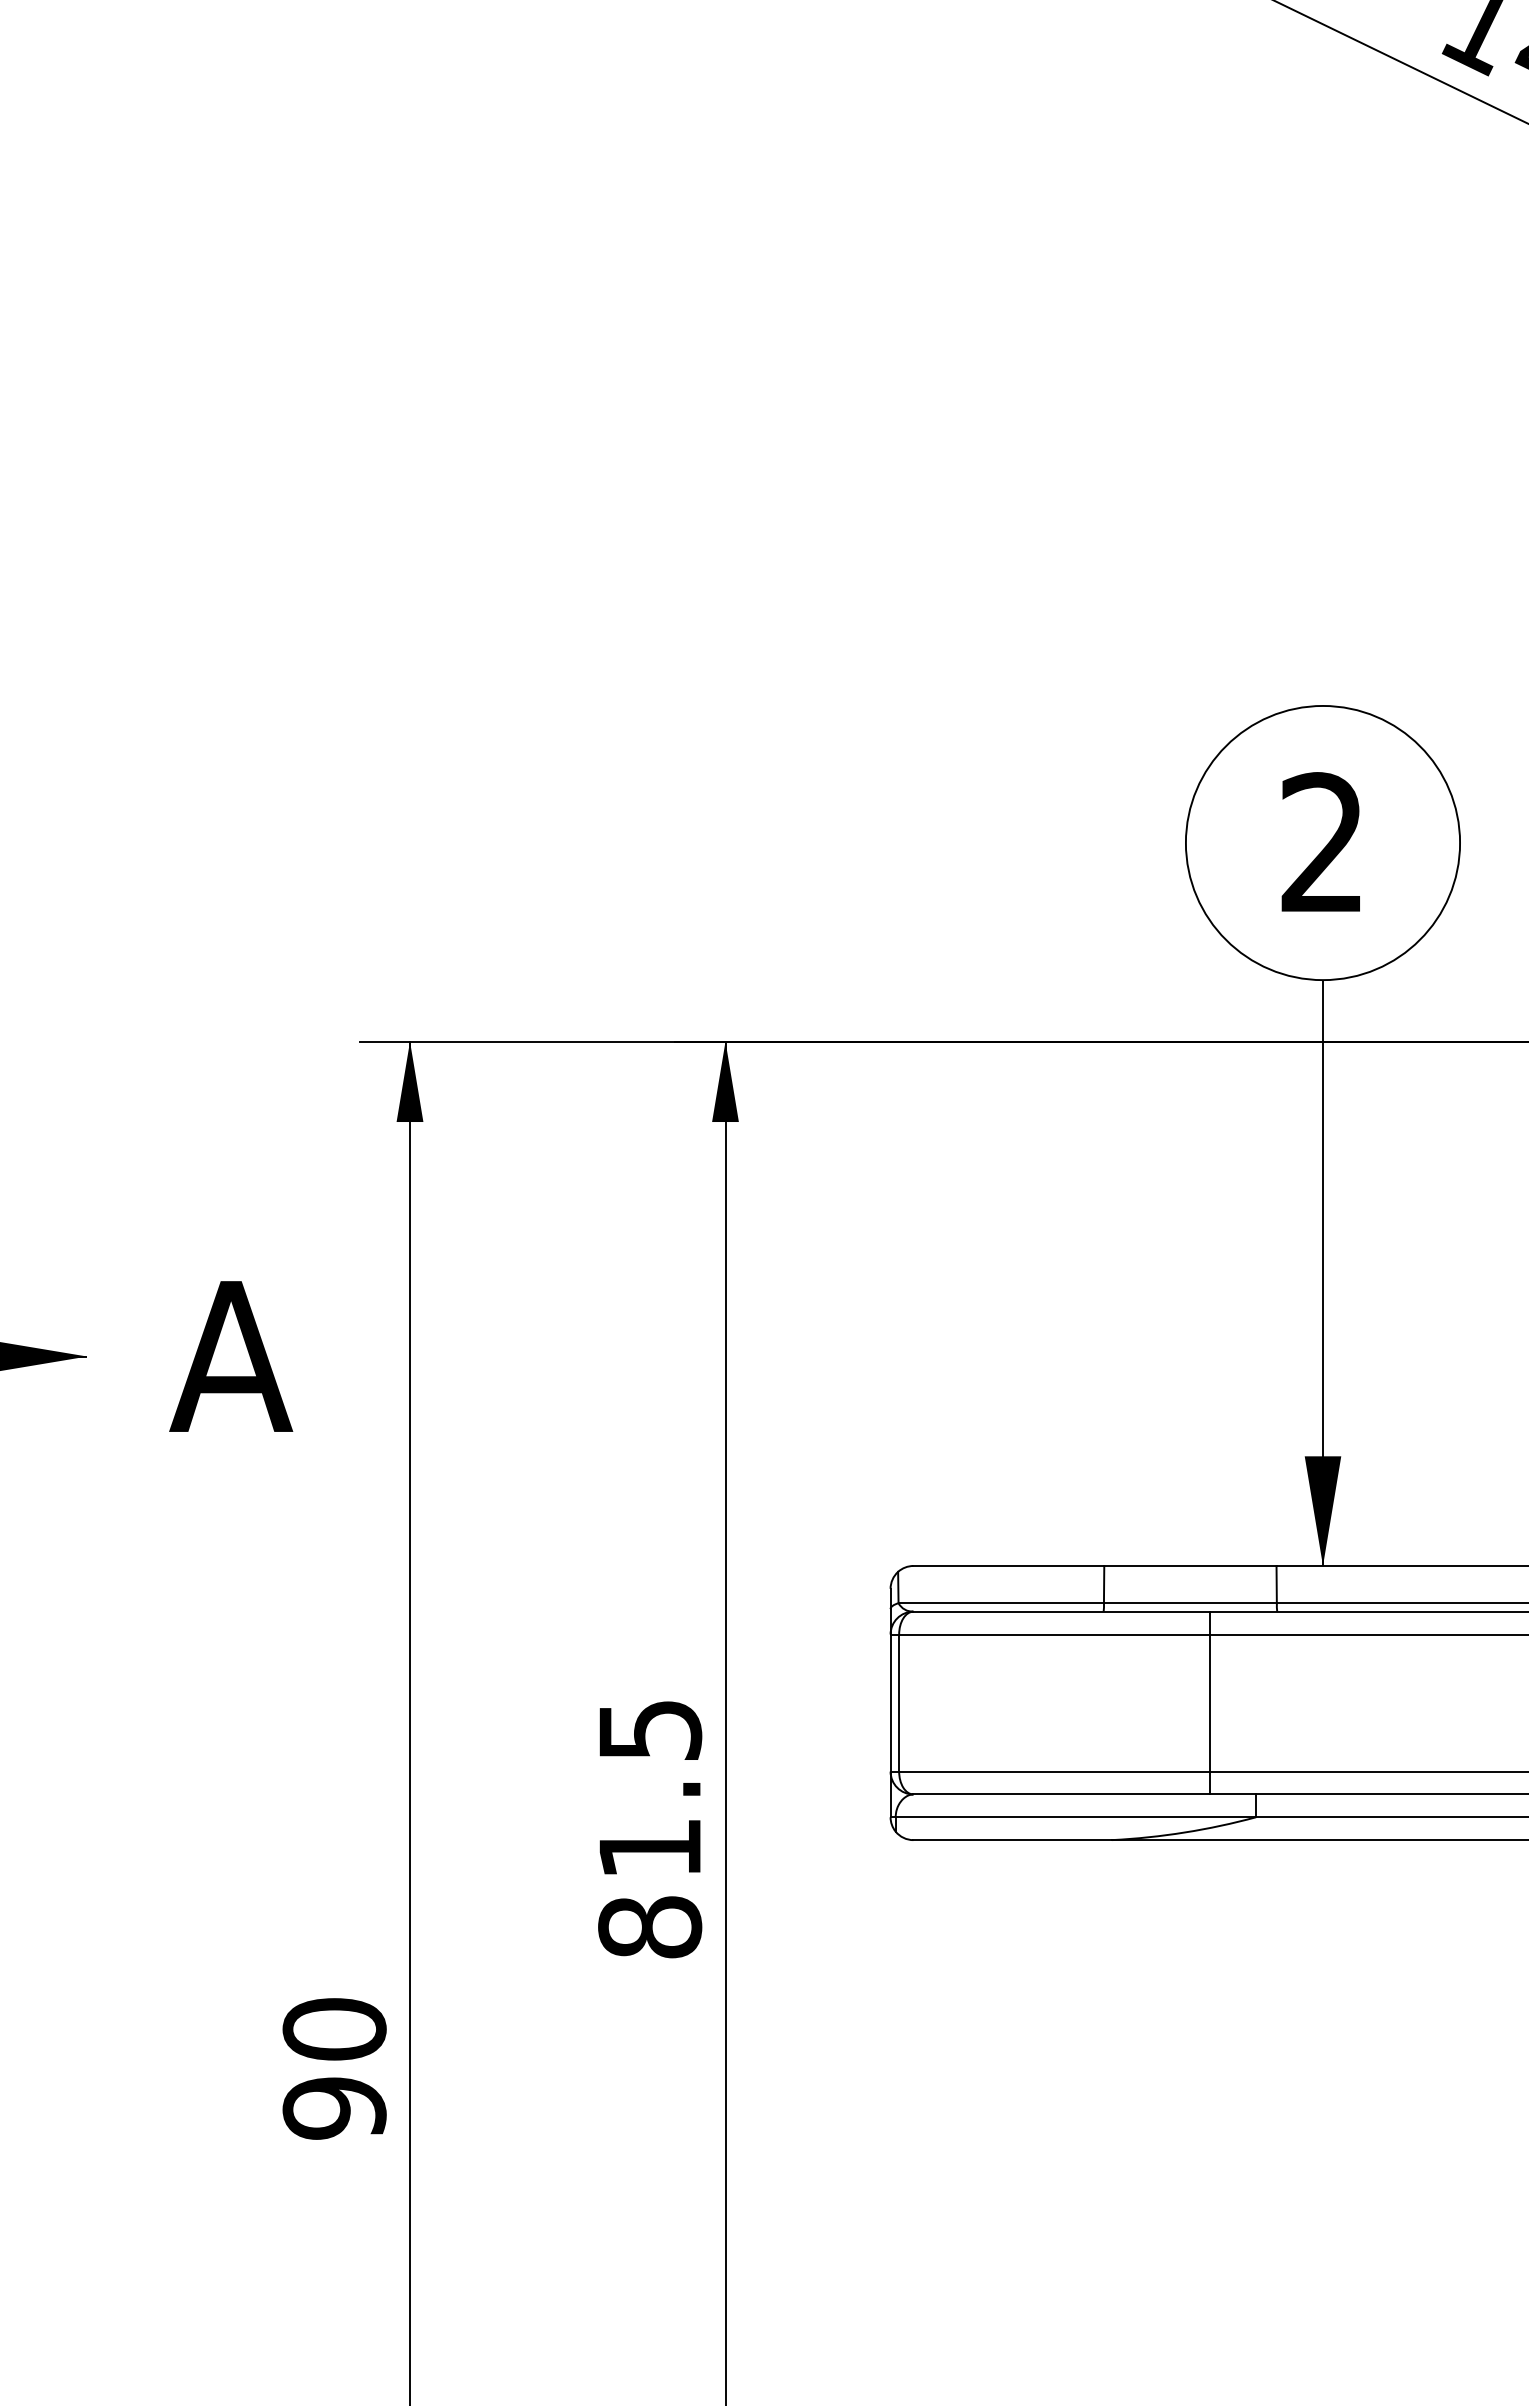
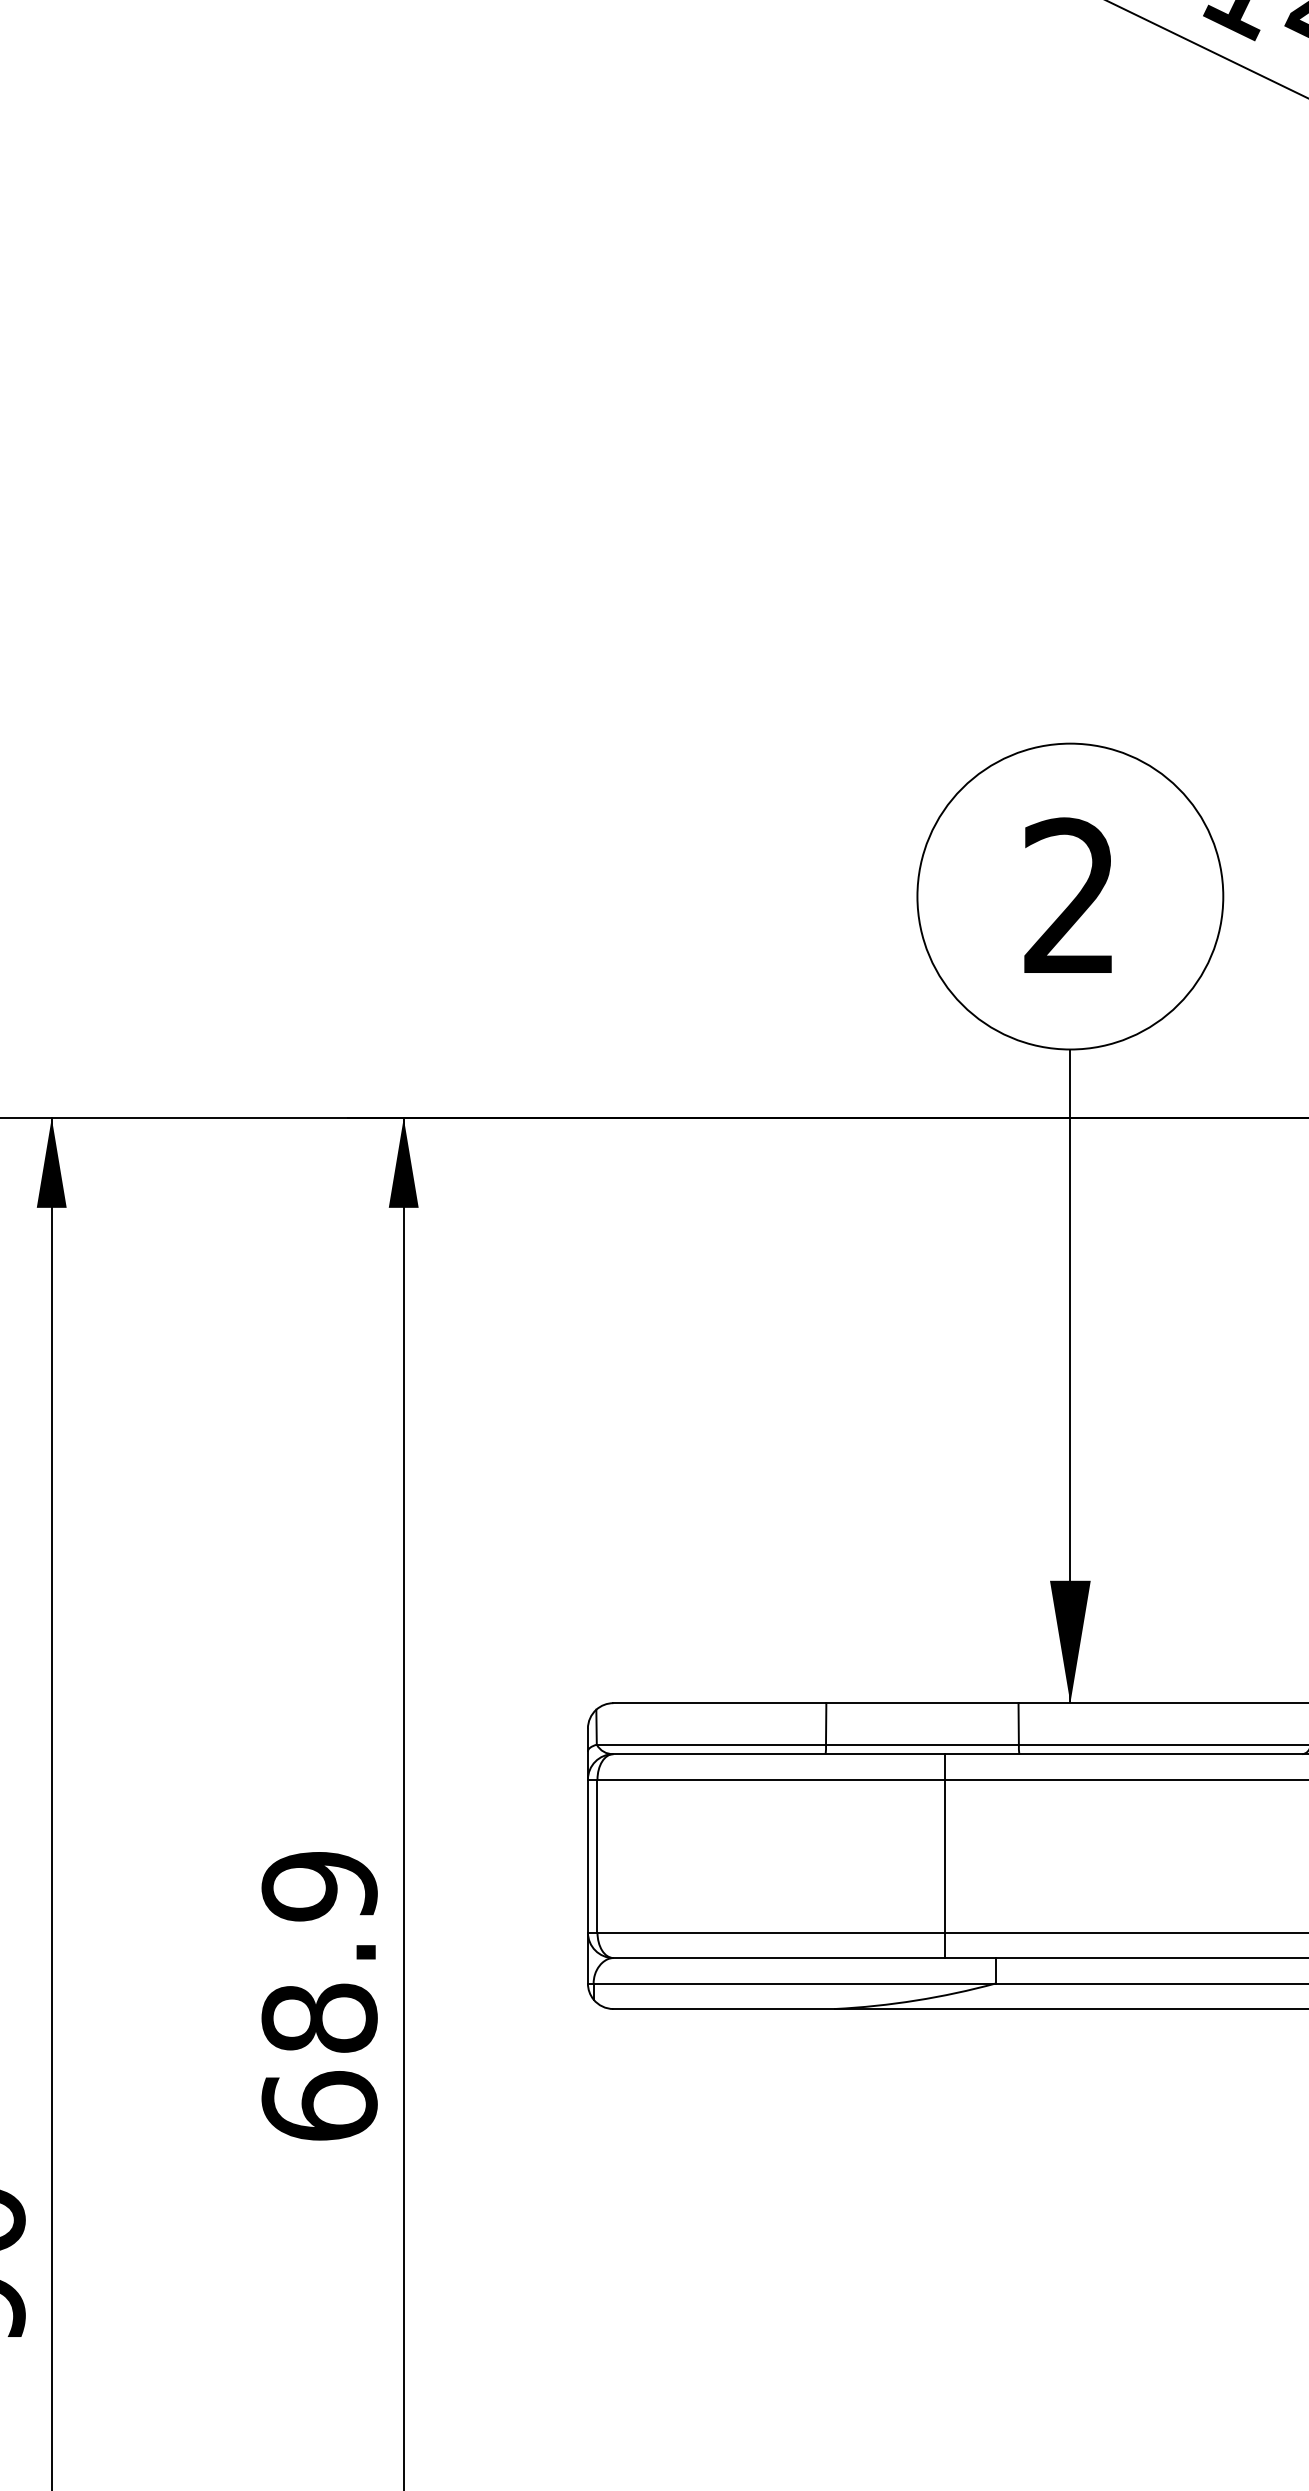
text: (650, 1828) -> (320, 1996), 81.5 -> 68.9

